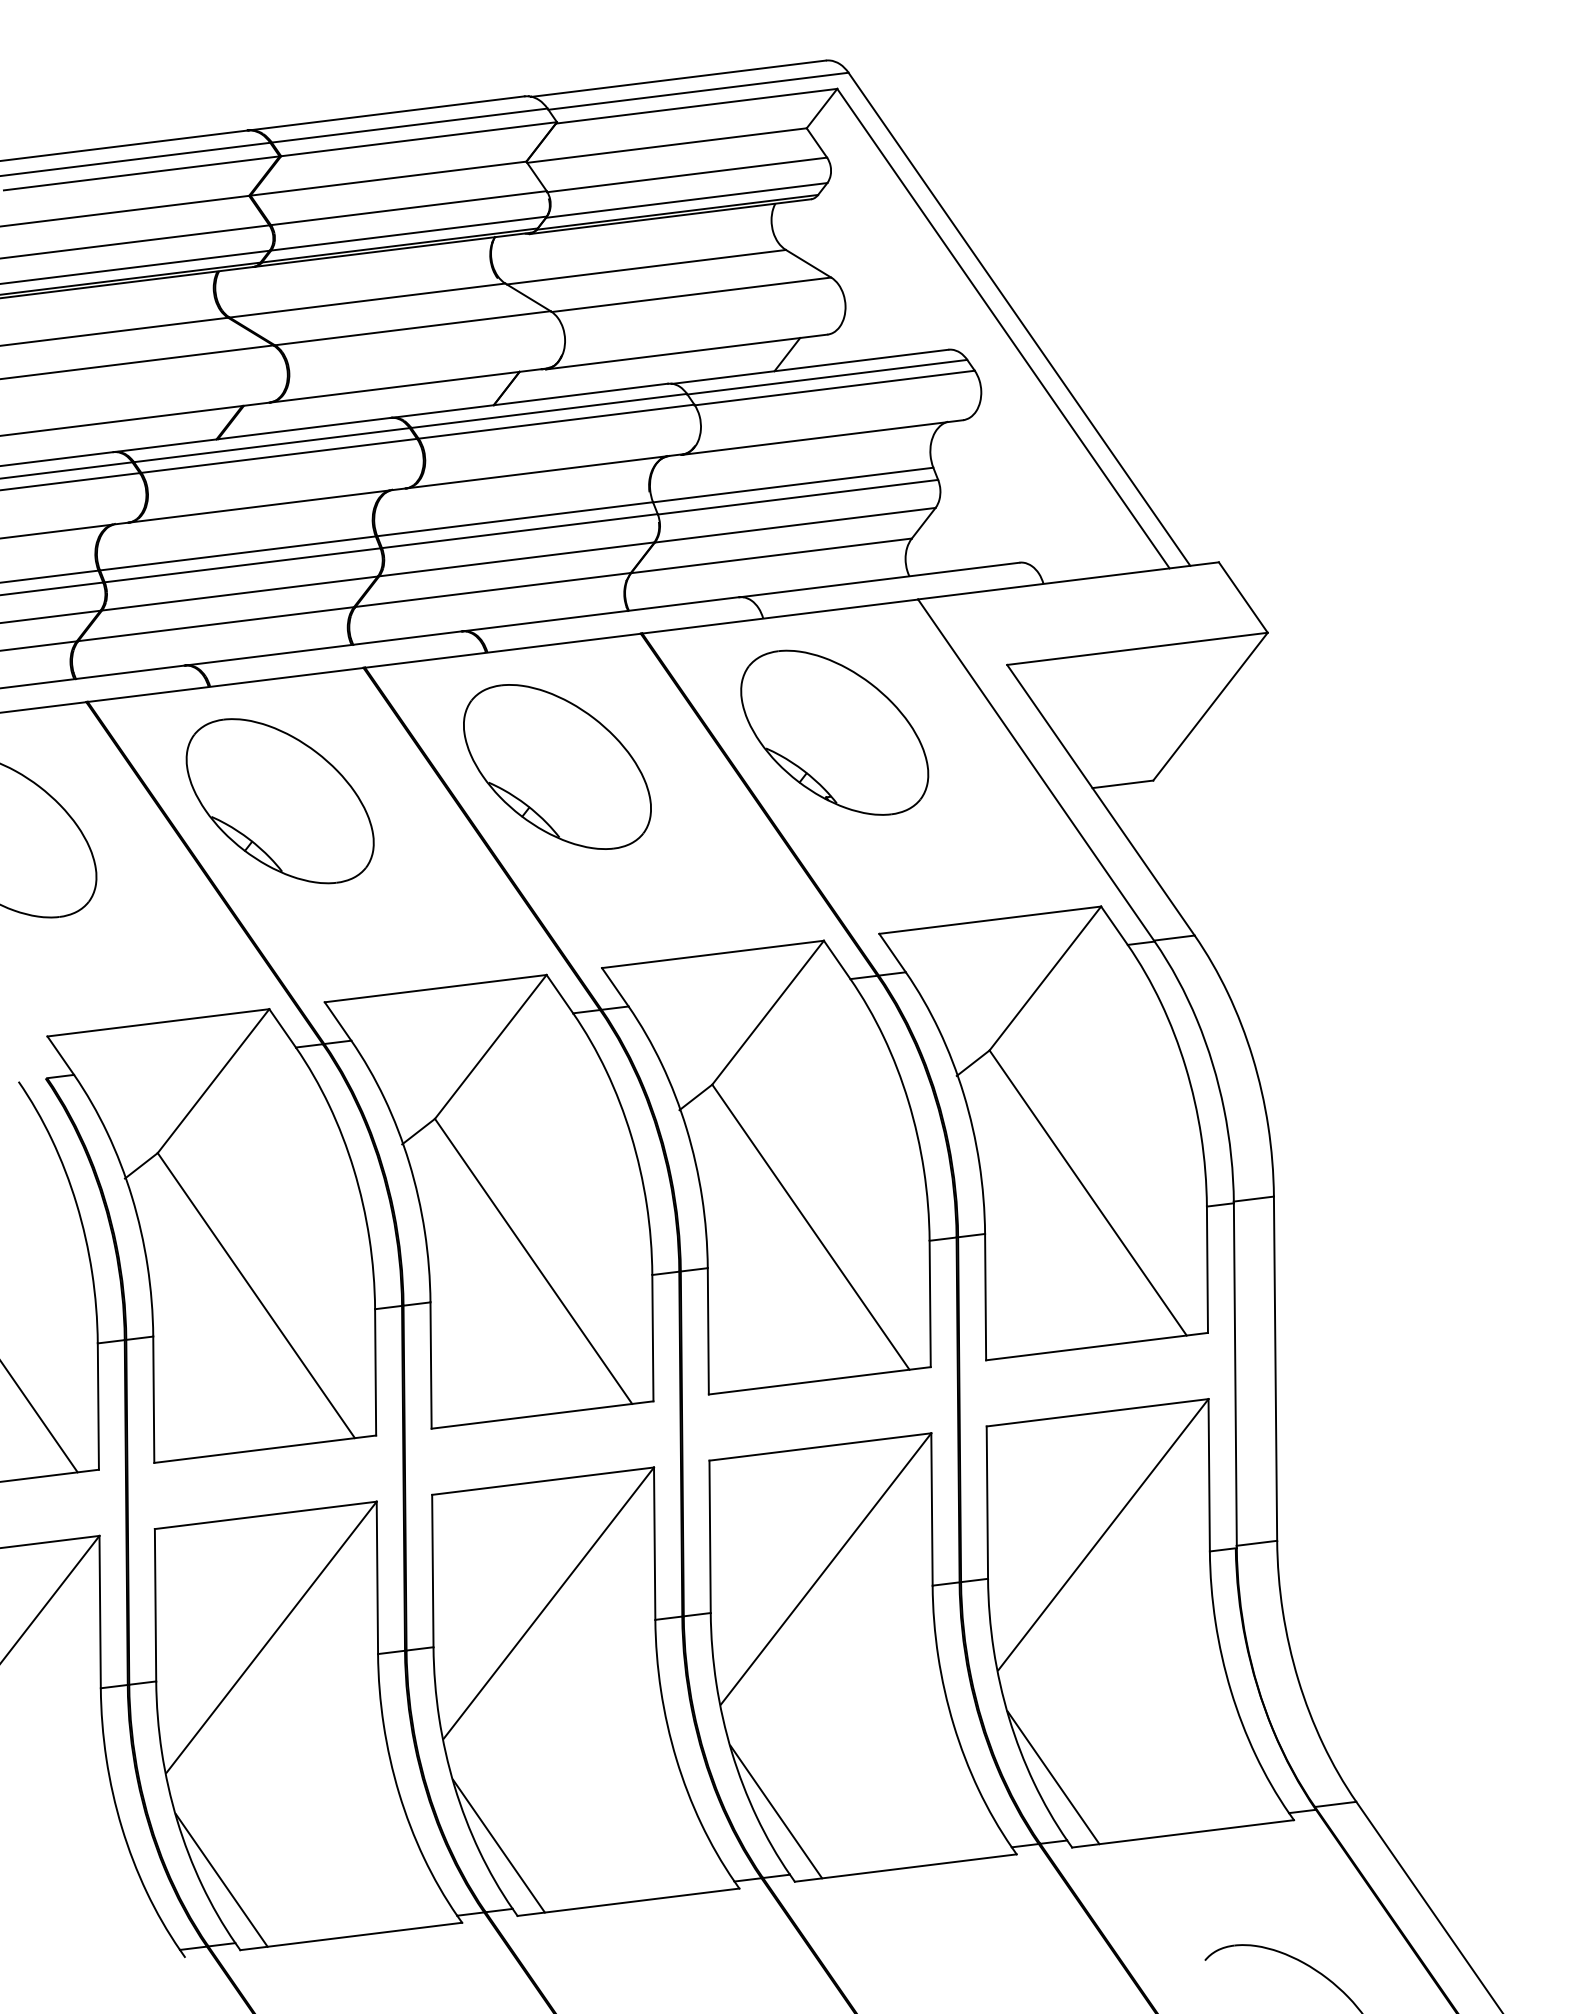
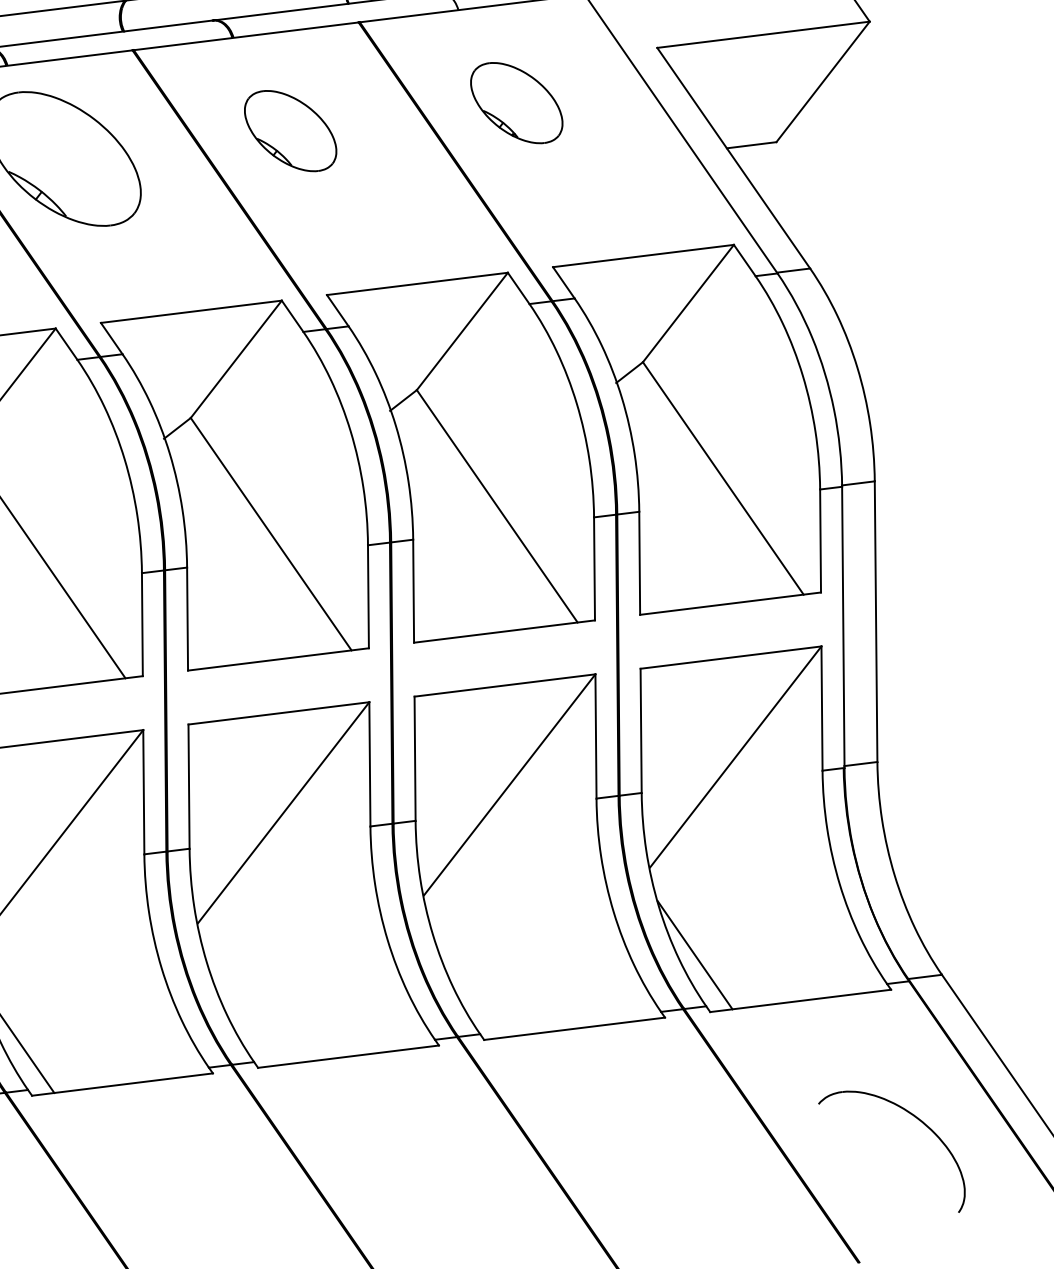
part: (834, 732) -> (516, 102), size x0.6
part: (557, 766) -> (290, 130), size x0.6
line: (776, 1811) -> (469, 982), removed
line: (498, 1845) -> (242, 1010), removed

